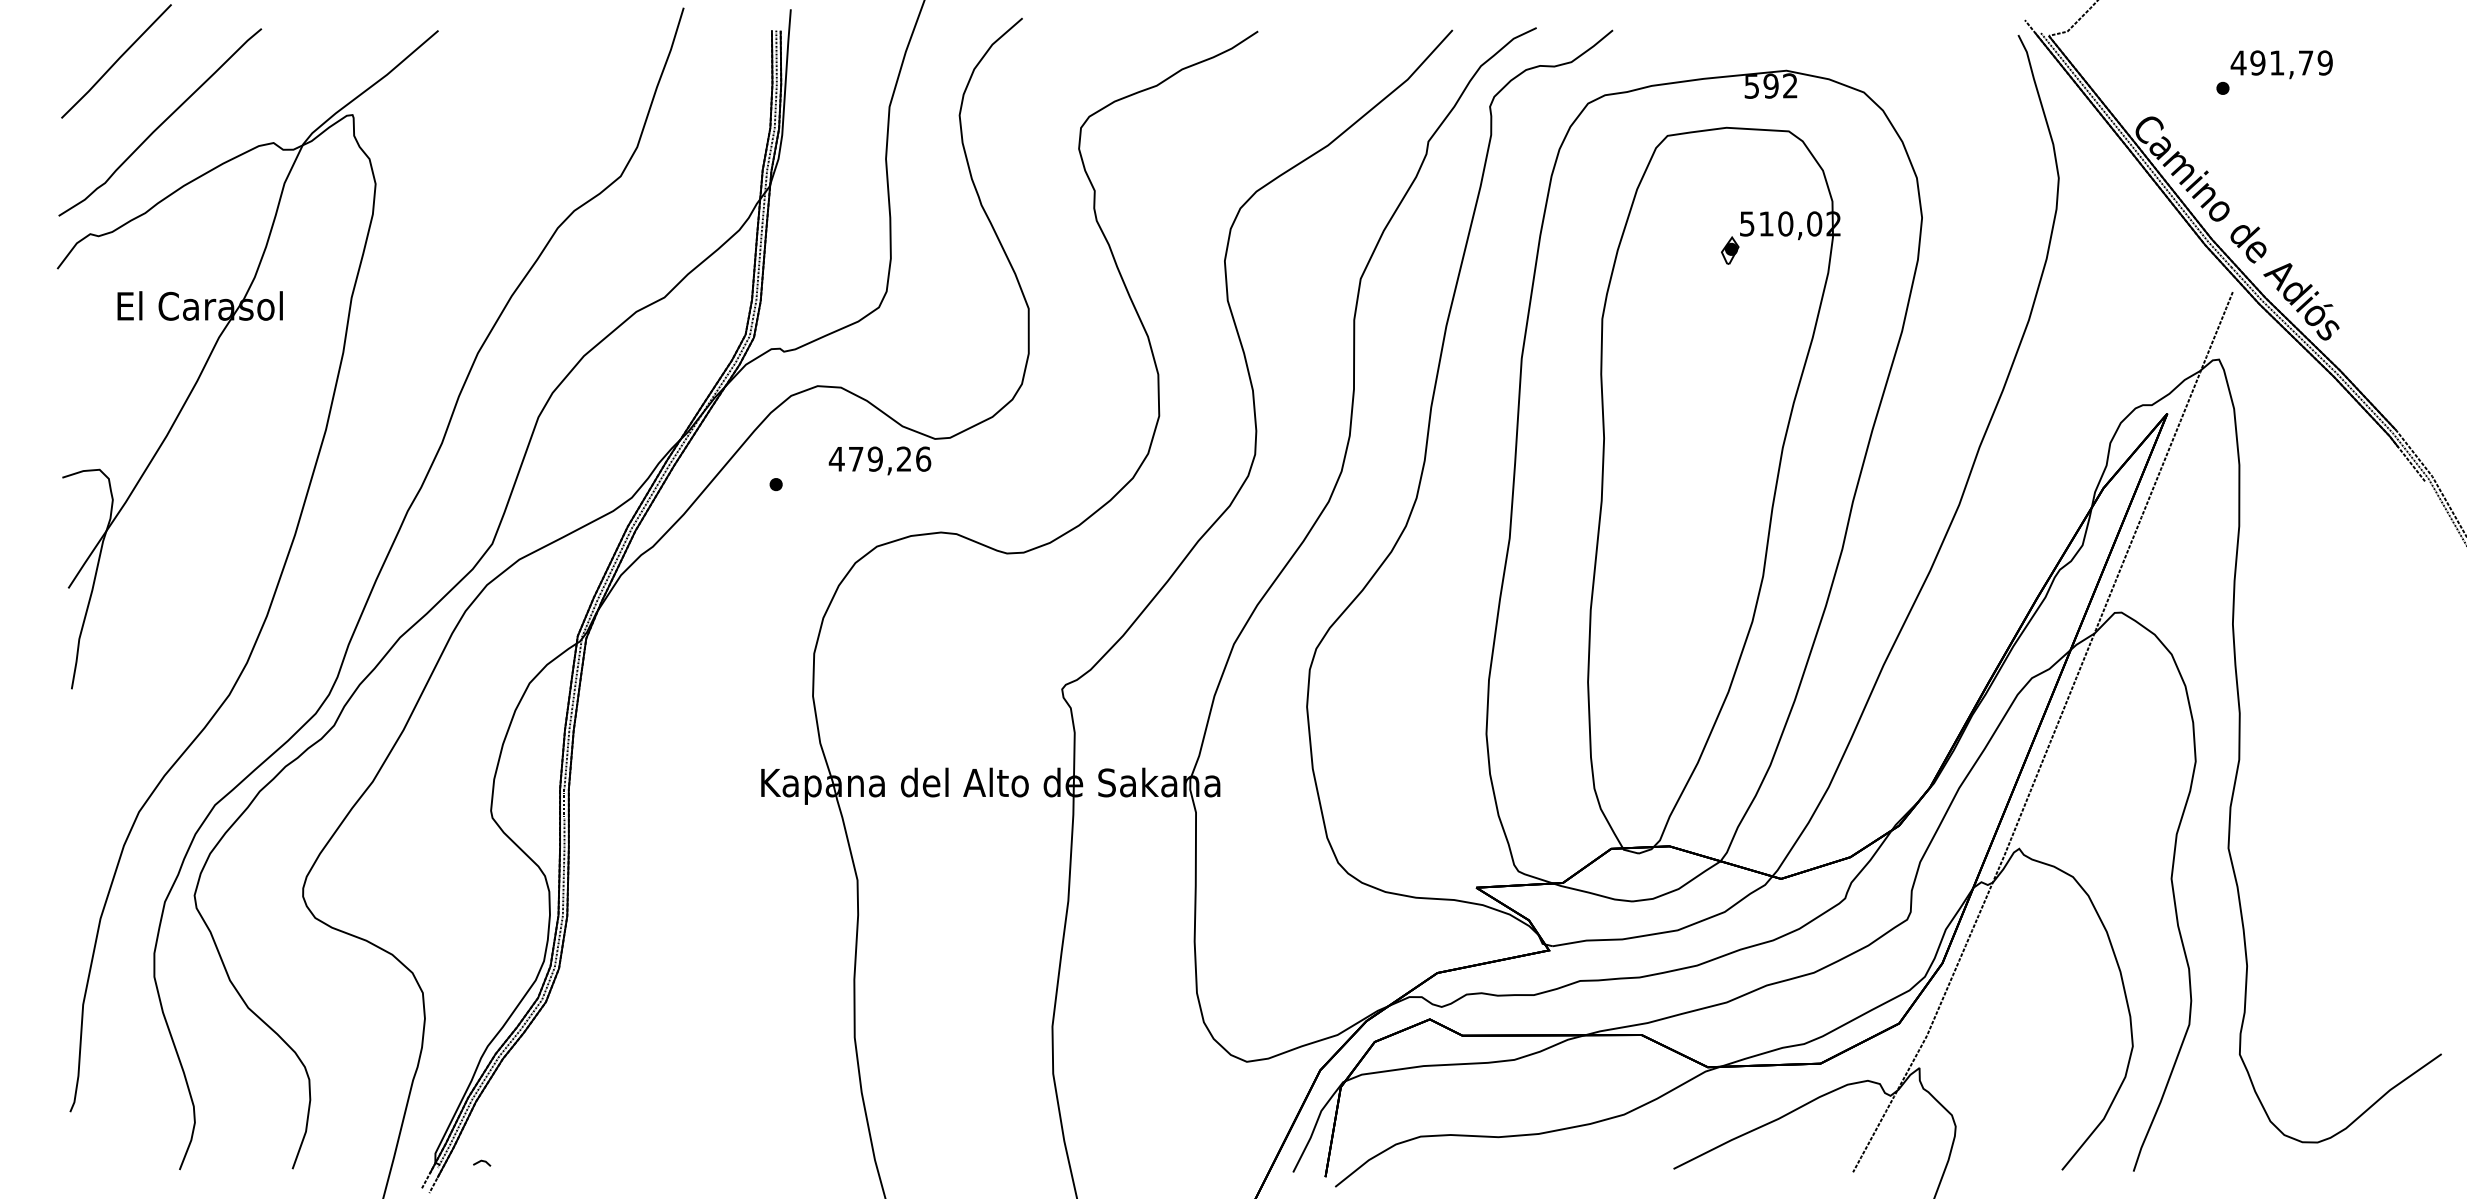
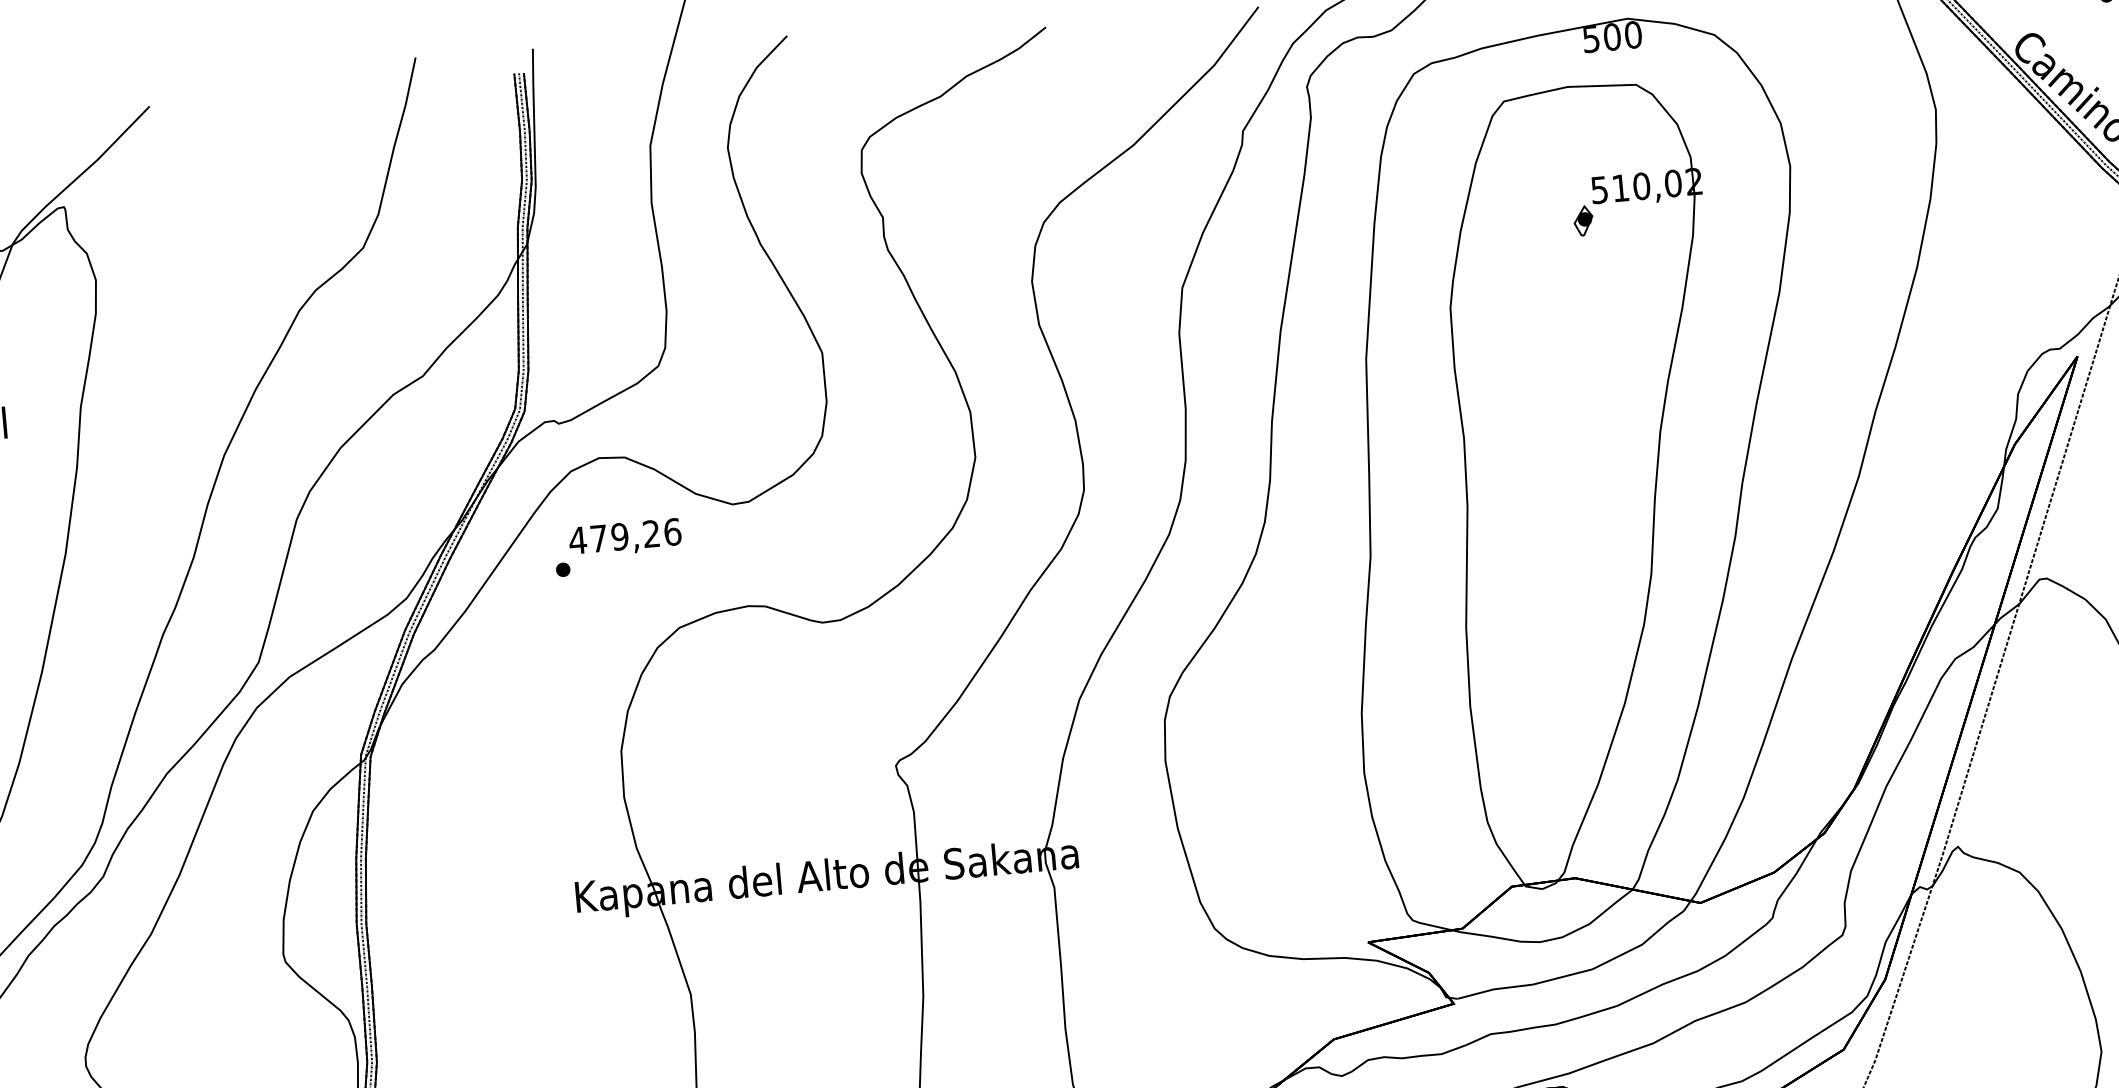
text: (1780, 85) -> (1622, 35), 592 -> 500
text: (879, 460) -> (624, 537), moved

